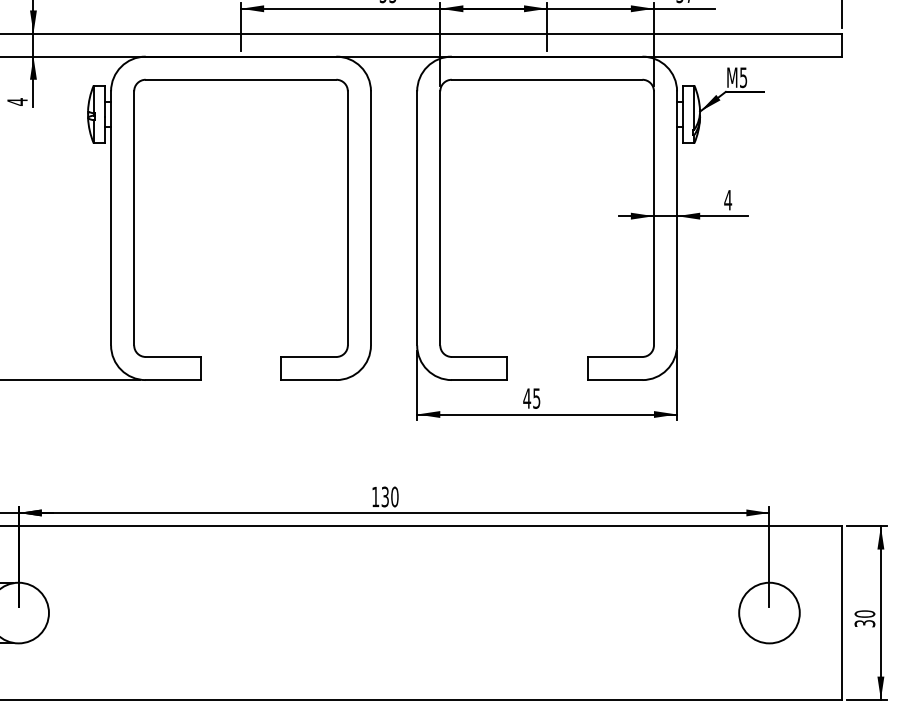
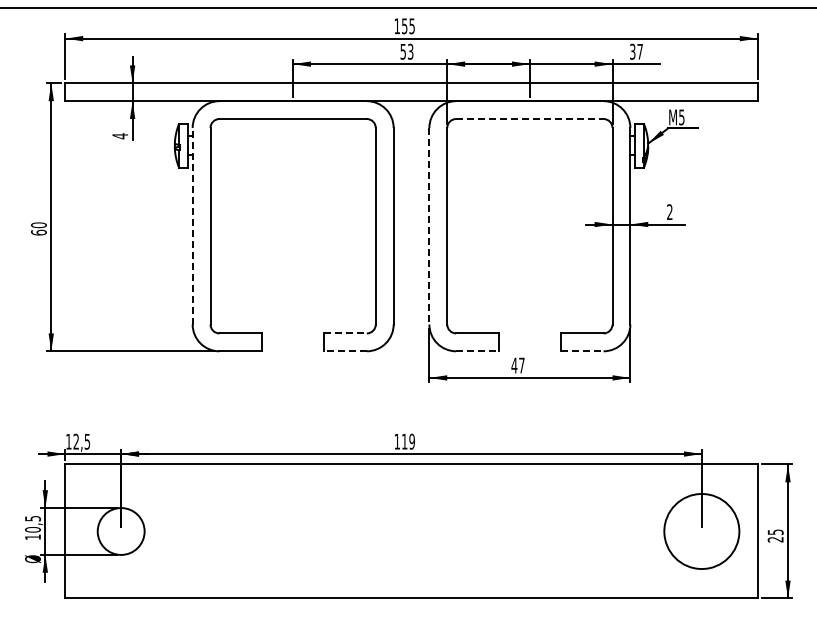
line: (546, 80) -> (529, 119), solid -> dashed
text: (727, 199) -> (669, 211), 4 -> 2
line: (110, 217) -> (192, 225), solid -> dashed
line: (417, 218) -> (429, 226), solid -> dashed
line: (310, 357) -> (346, 333), solid -> dashed
line: (308, 380) -> (345, 351), solid -> dashed
line: (479, 380) -> (477, 351), solid -> dashed
line: (615, 380) -> (582, 351), solid -> dashed
text: (536, 398) -> (521, 365), 45 -> 47
text: (390, 496) -> (408, 441), 130 -> 119
circle: (769, 613) -> (701, 531), size x1.6
text: (864, 618) -> (775, 535), 30 -> 25

